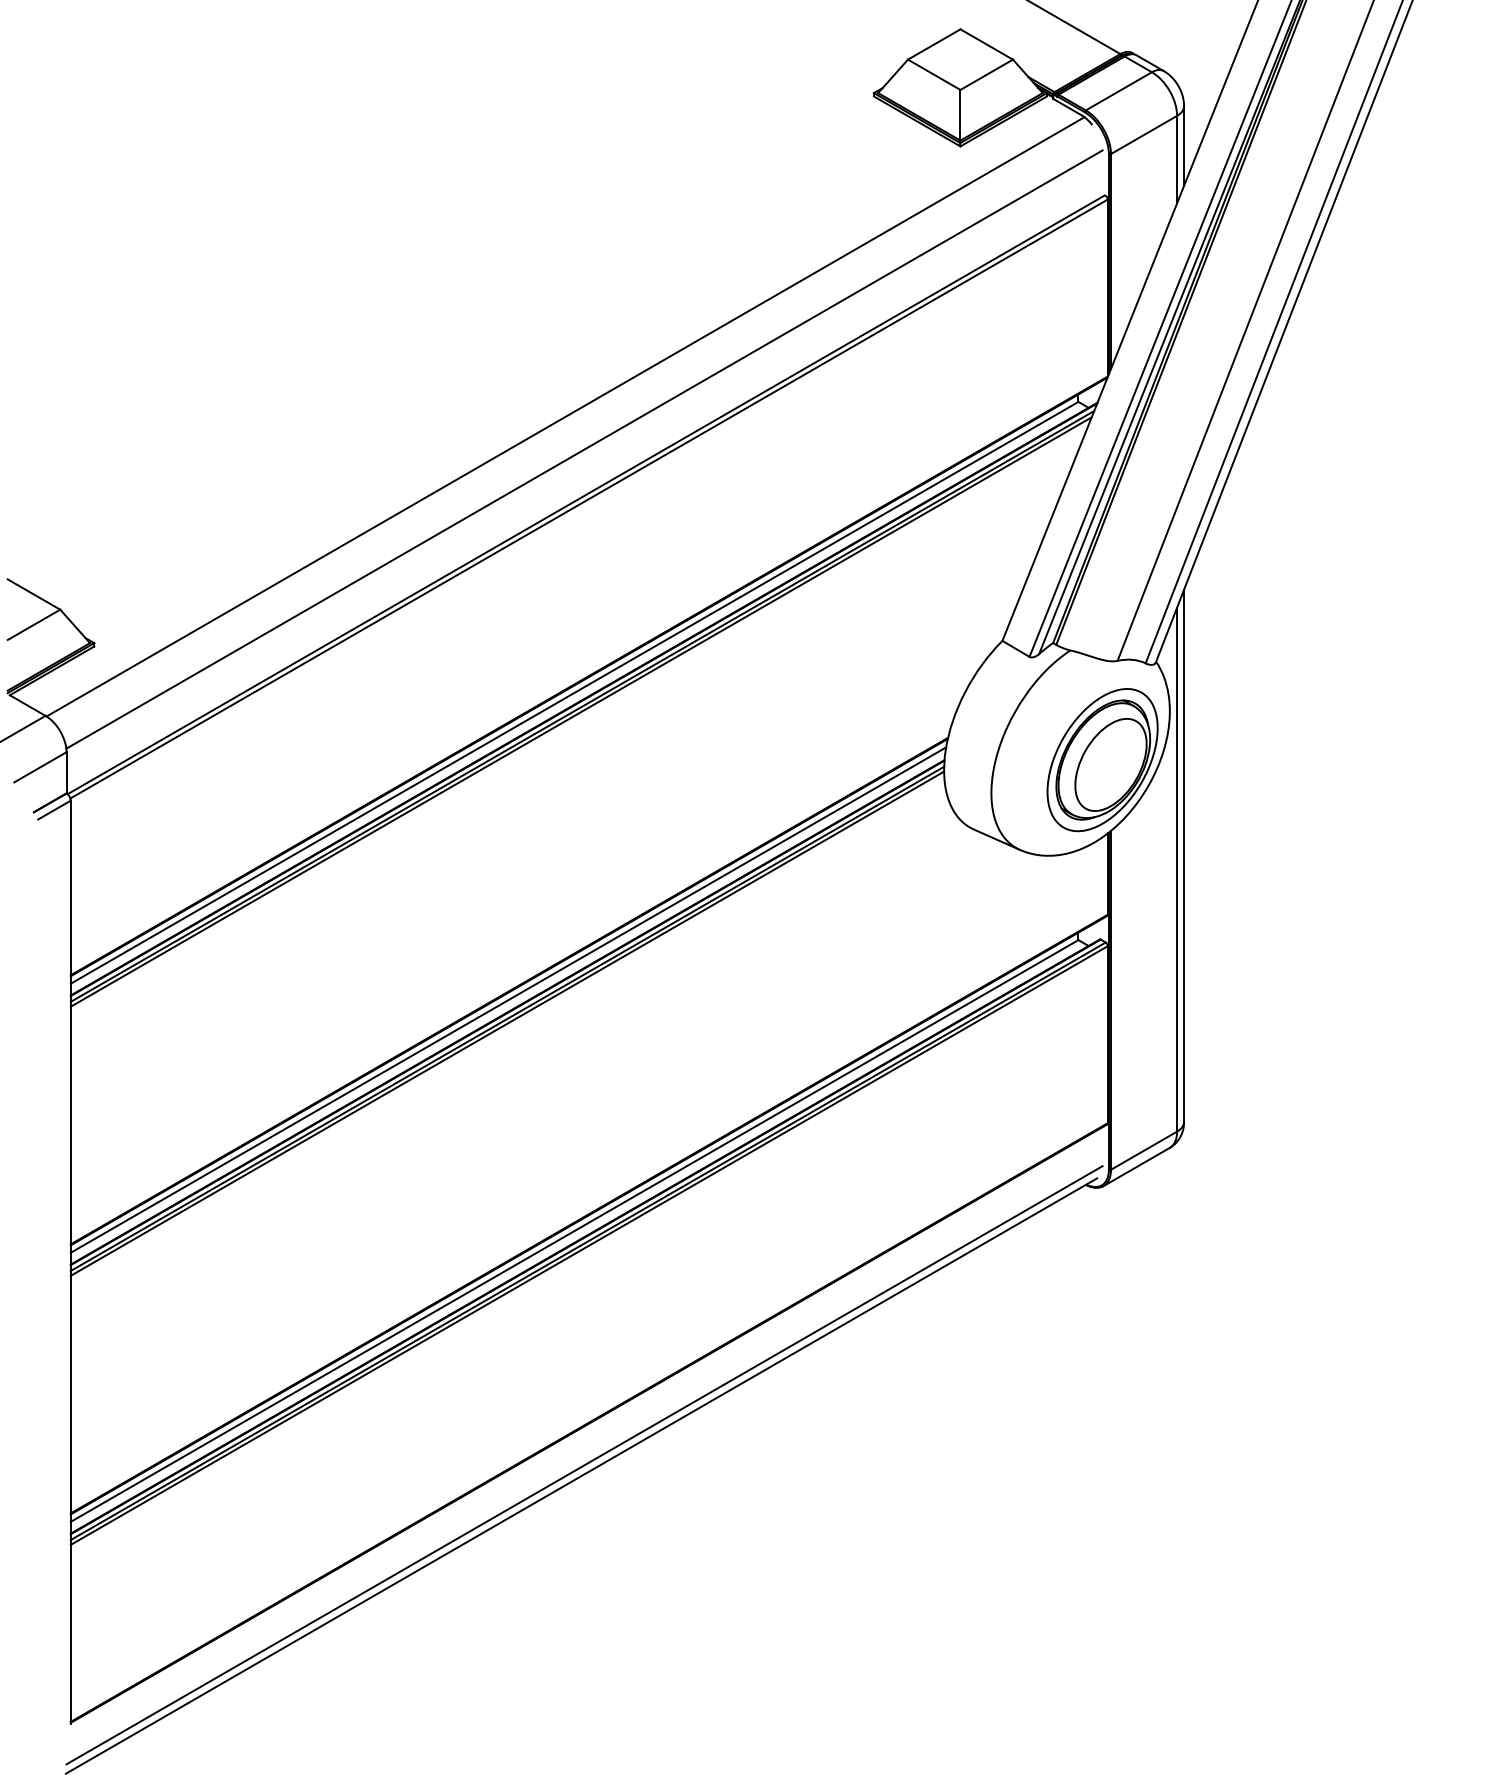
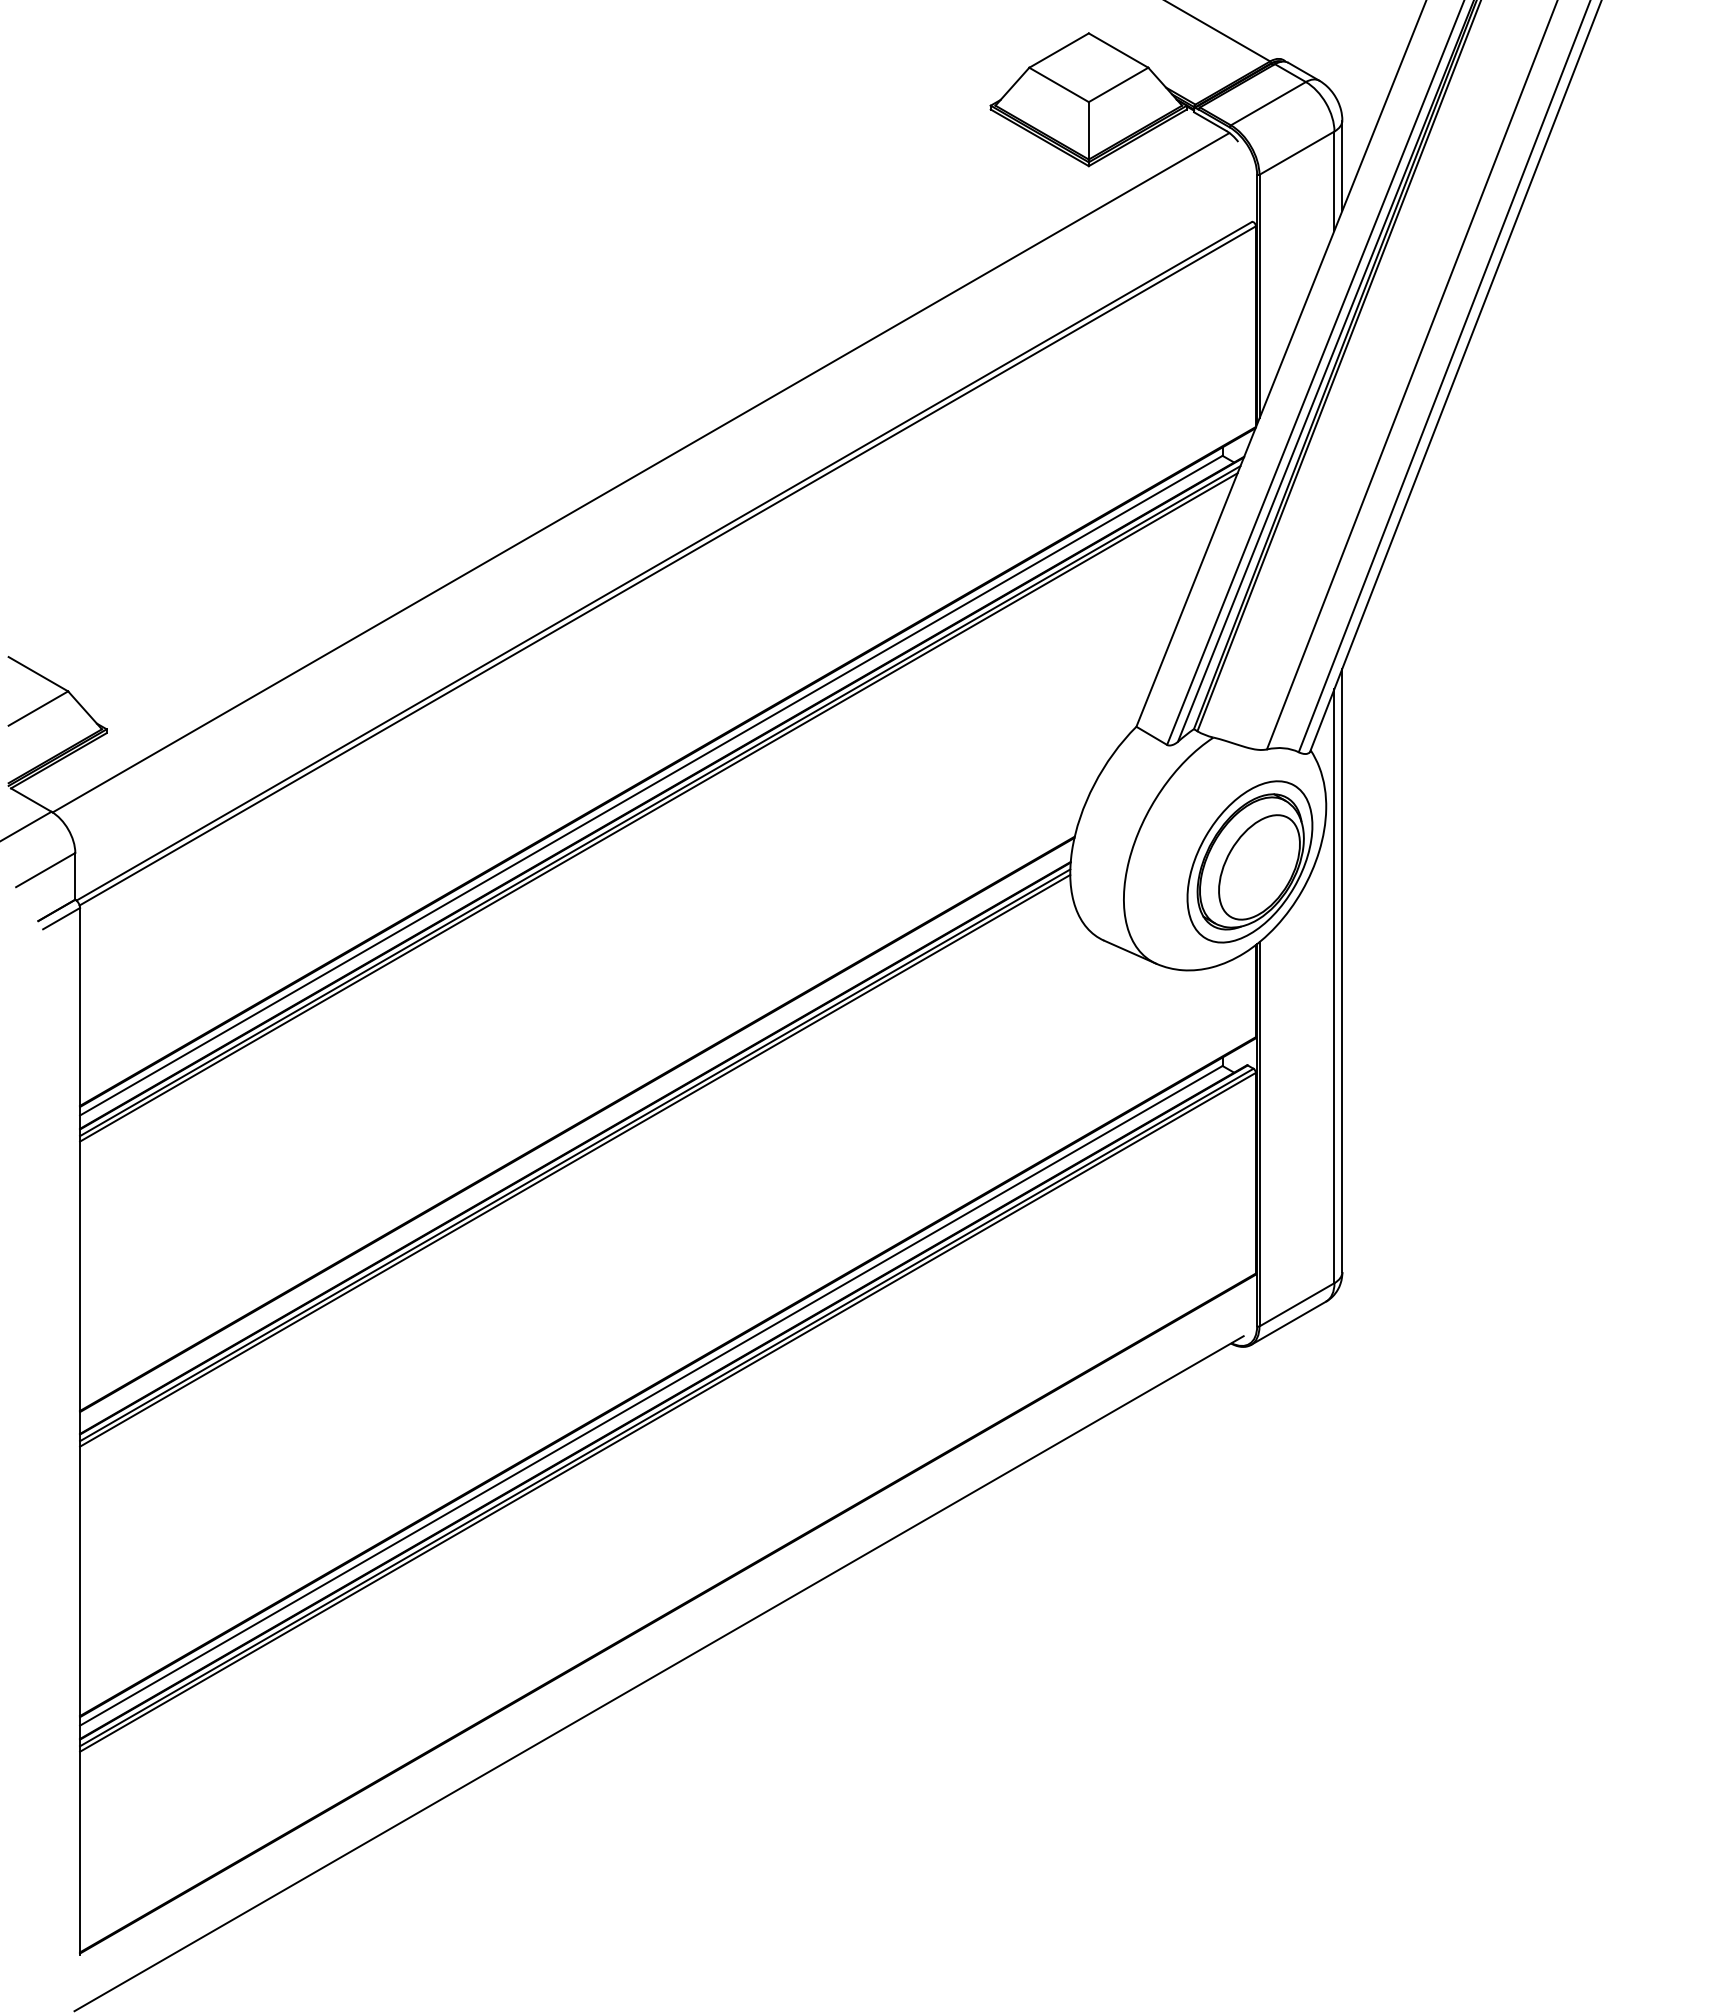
line: (584, 449) -> (662, 509), removed
line: (508, 999) -> (576, 1133), removed
line: (584, 1465) -> (662, 1661), removed

